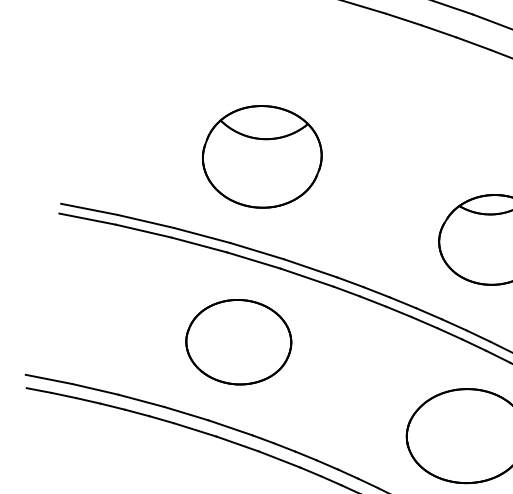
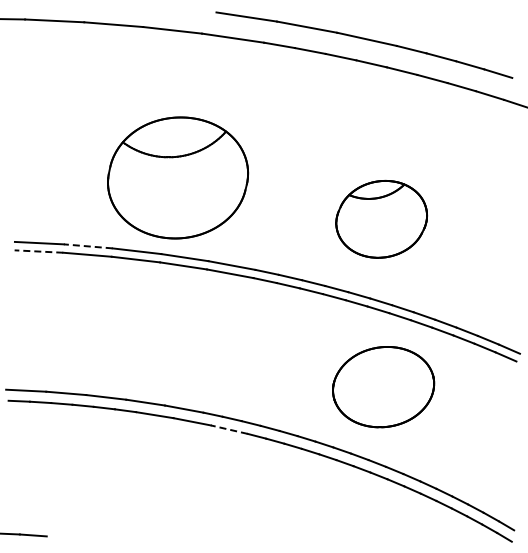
part: (261, 156) -> (177, 177), size x1.4
line: (87, 218) -> (38, 251), solid -> dashed
line: (146, 221) -> (88, 246), solid -> dashed
part: (238, 342) -> (180, 336), removed
line: (279, 459) -> (229, 429), solid -> dashed

